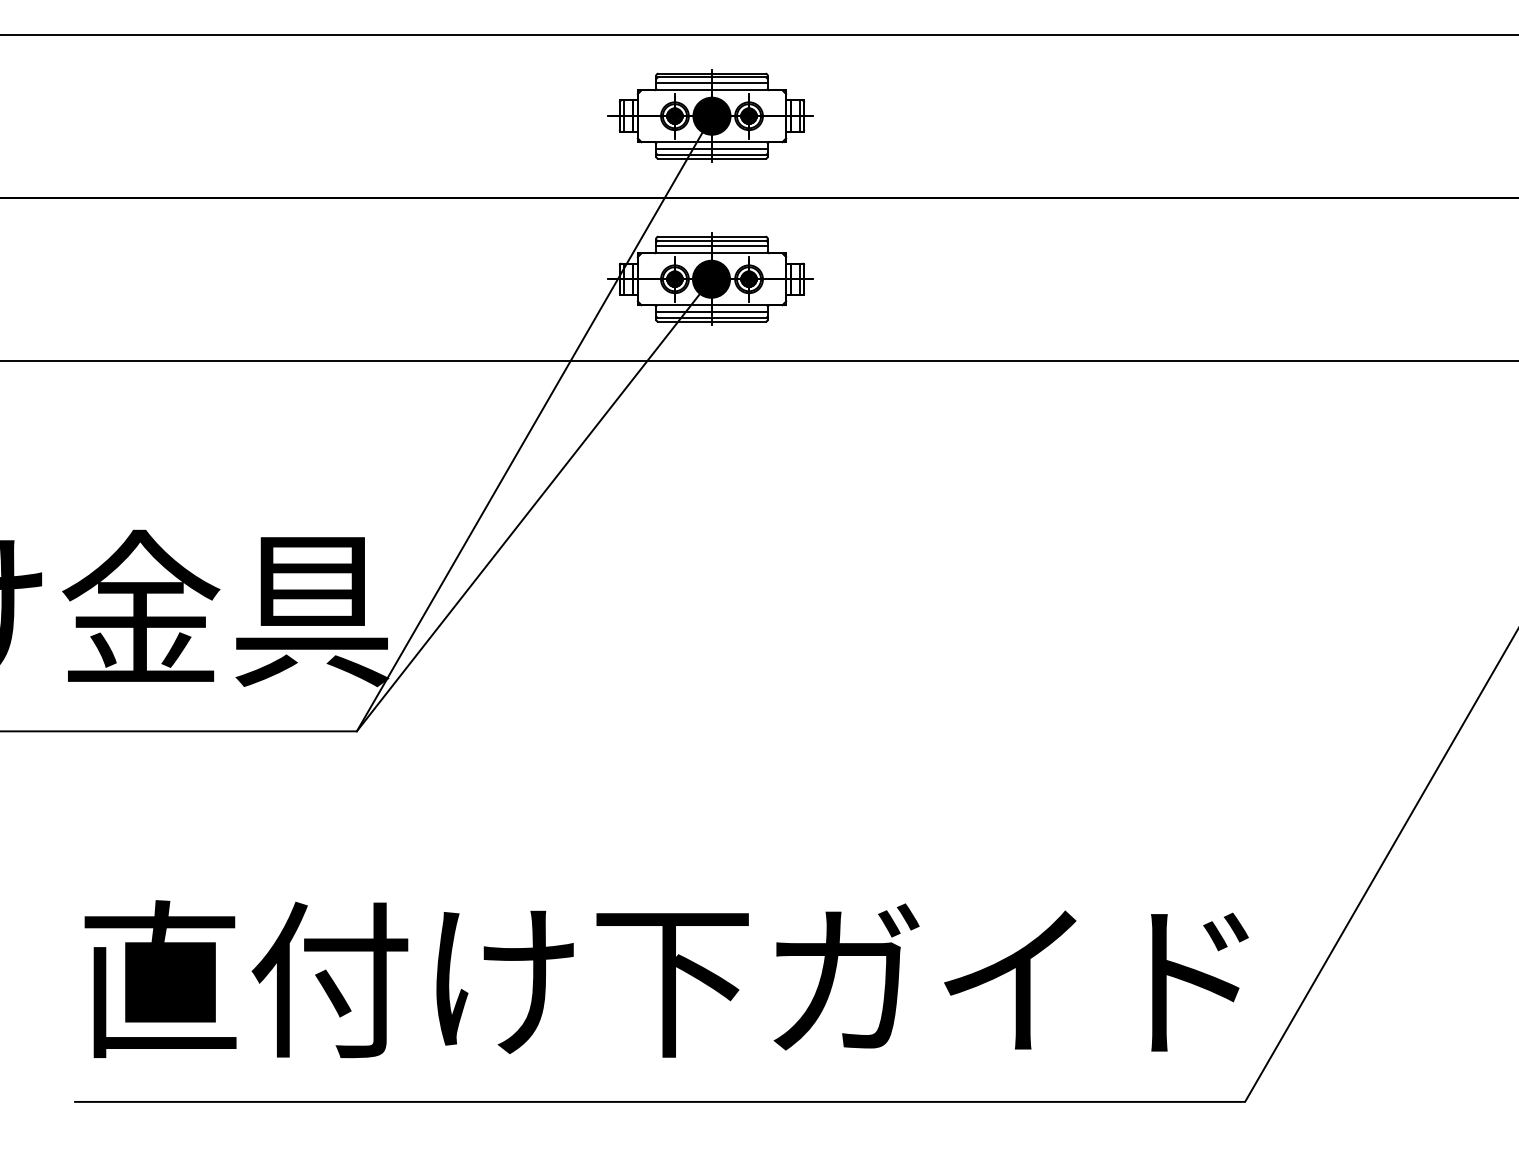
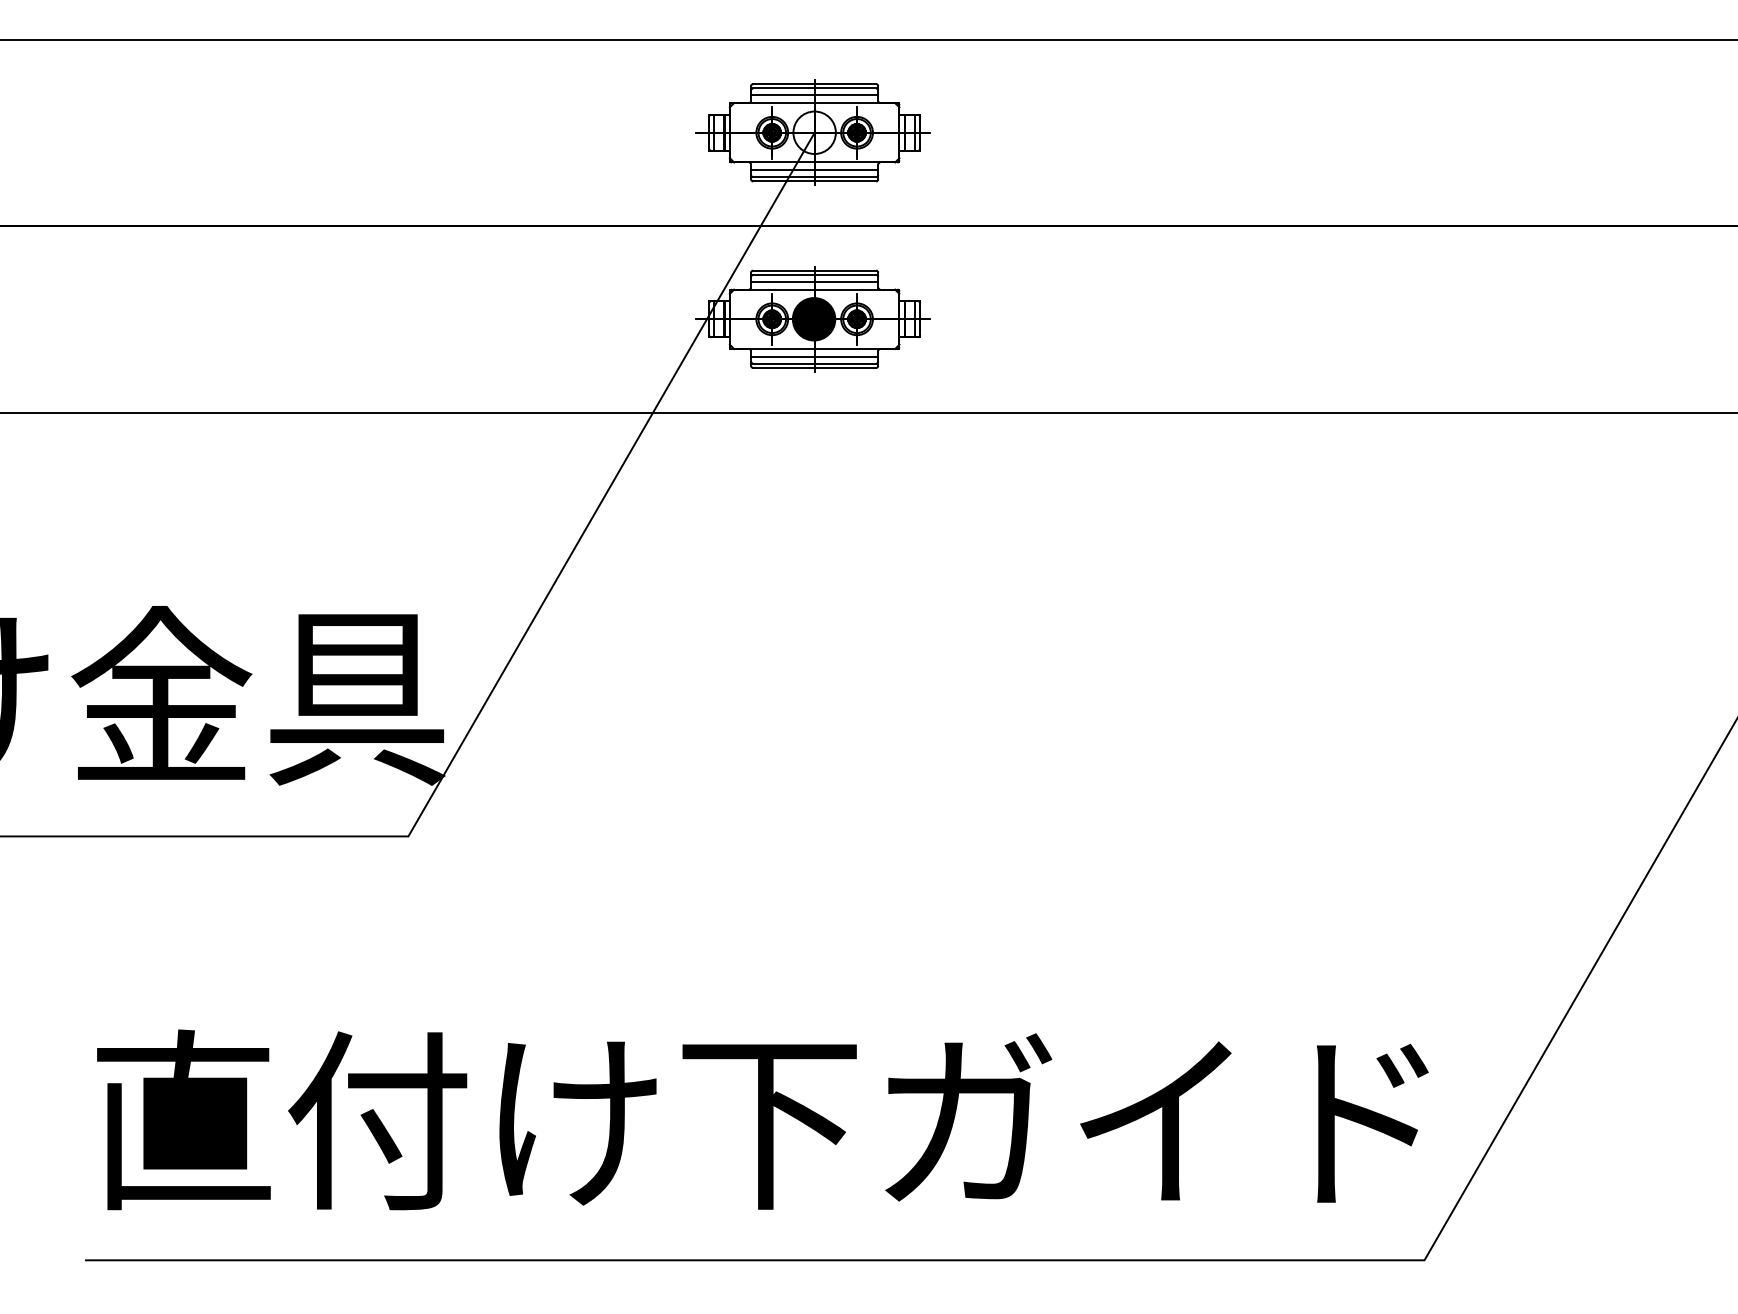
fill: (711, 115) -> (814, 132), removed
line: (534, 505) -> (611, 577), removed

